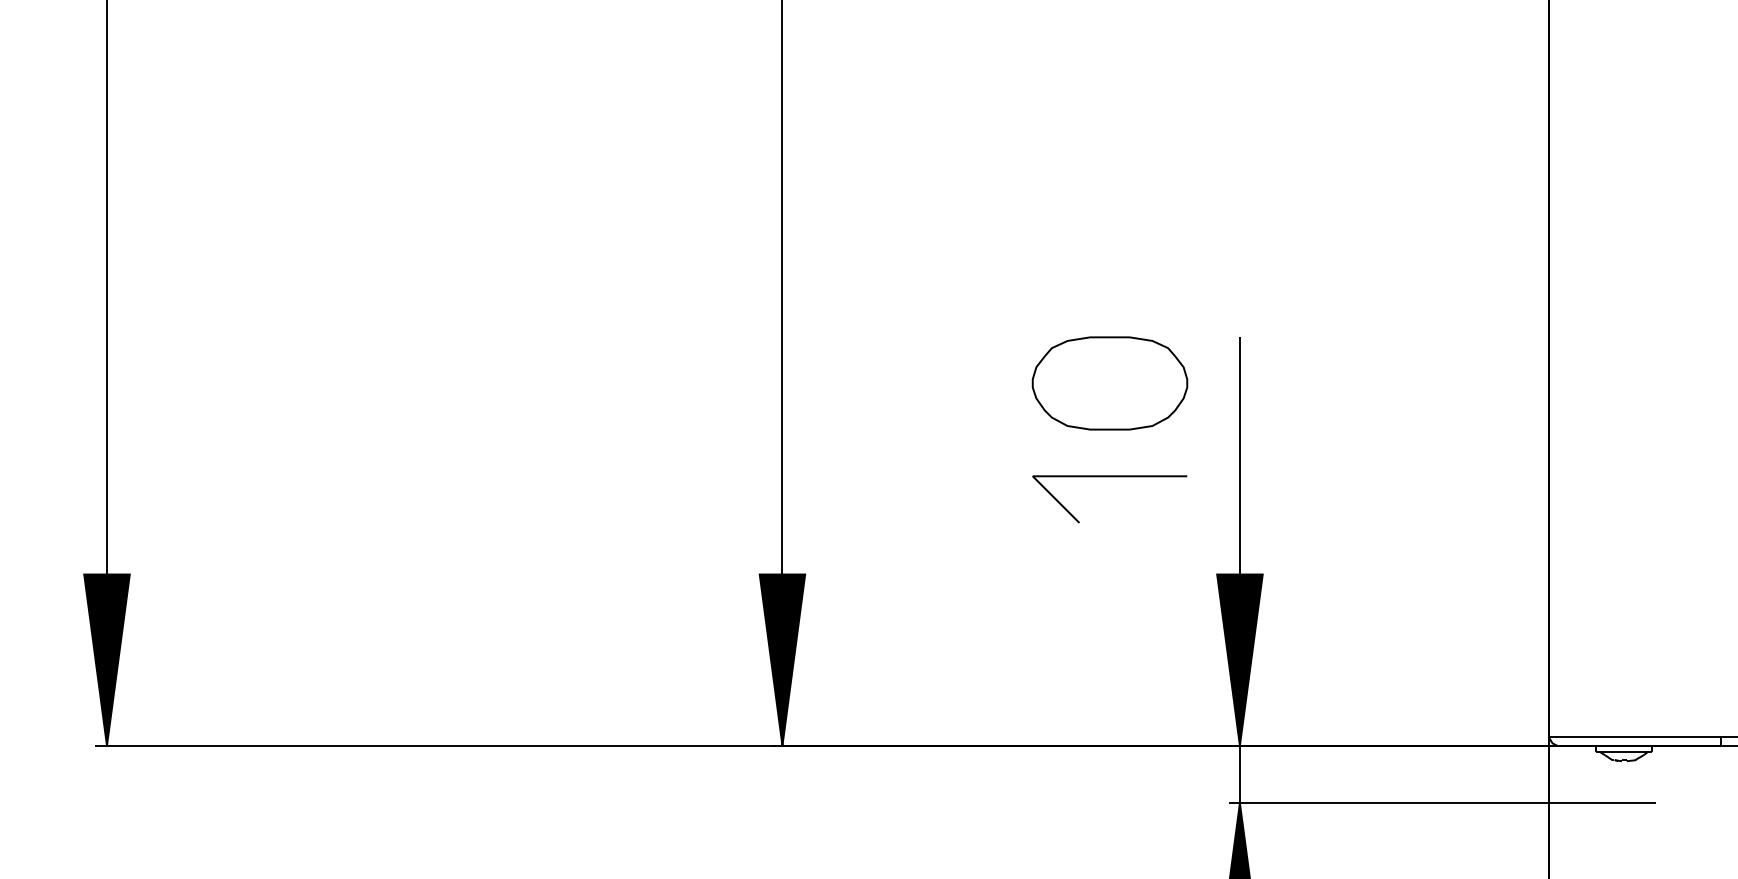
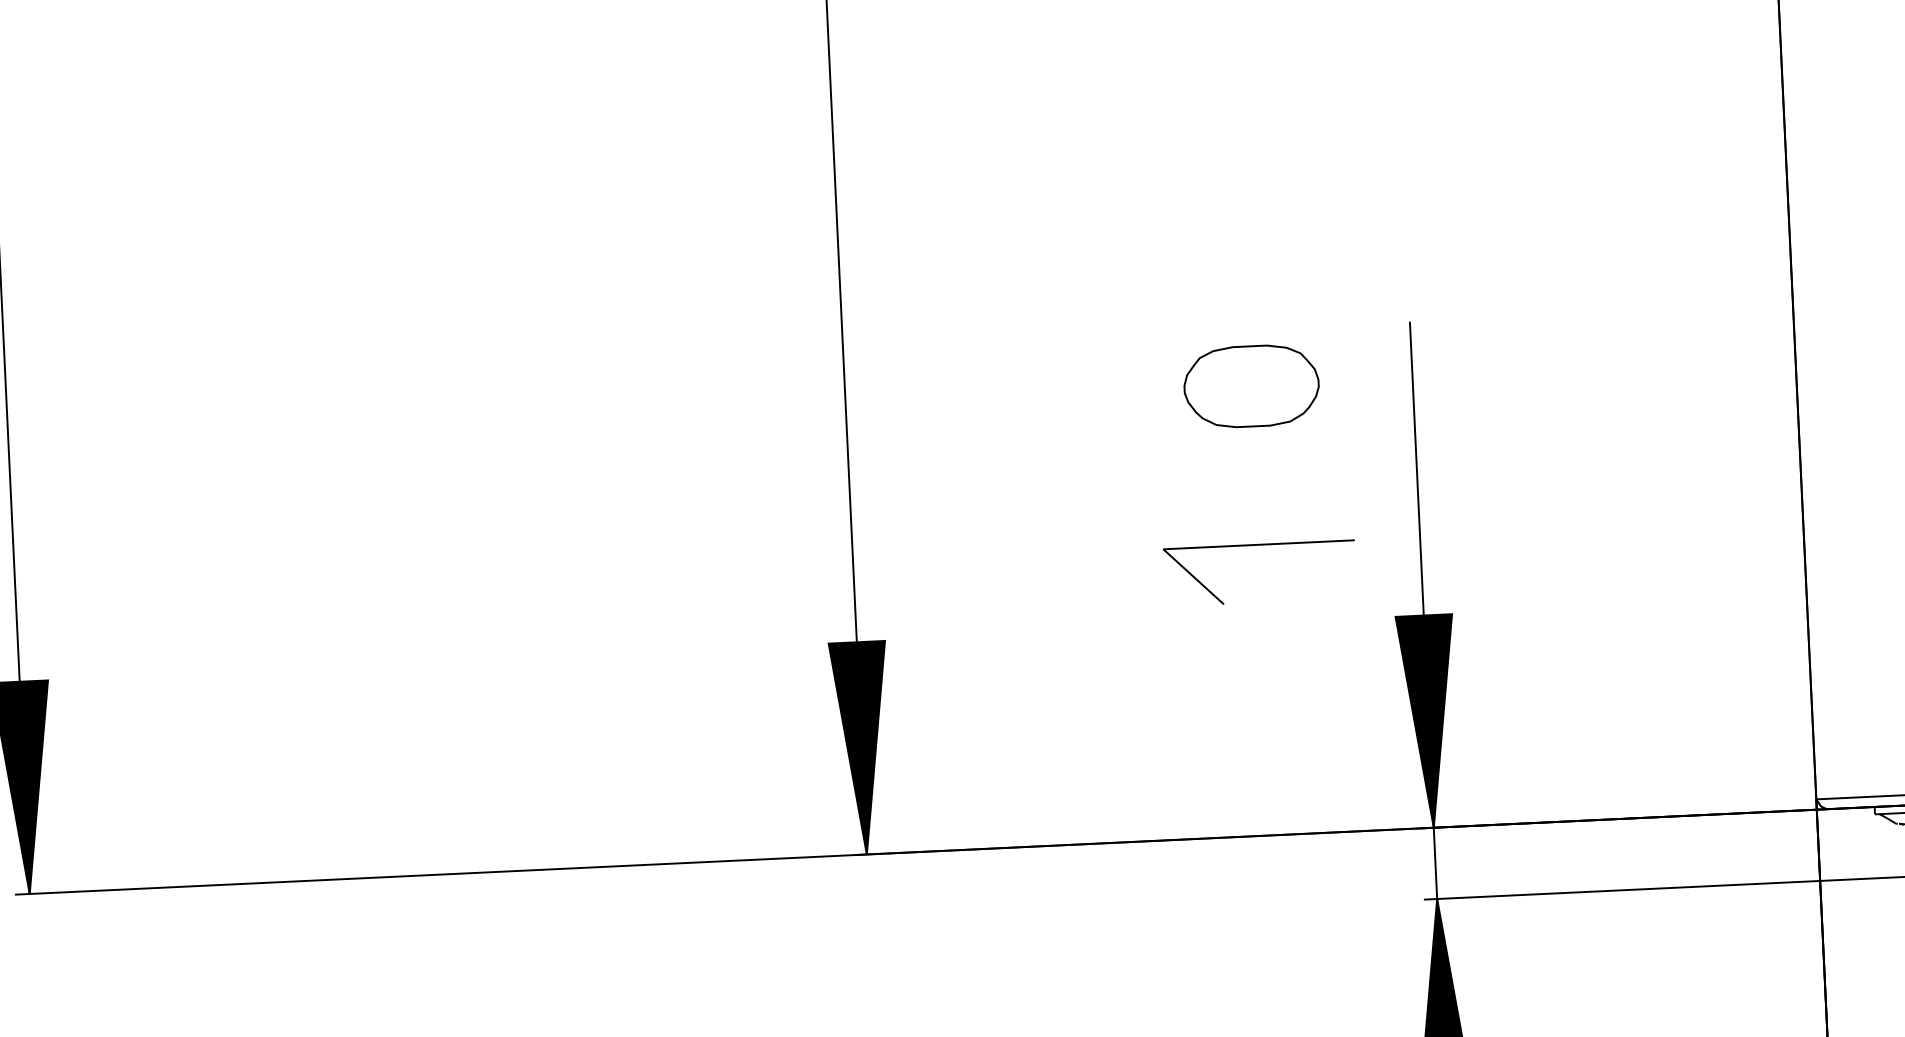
part: (1109, 383) -> (1251, 386), size x0.7
line: (1109, 477) -> (1258, 546), moved

